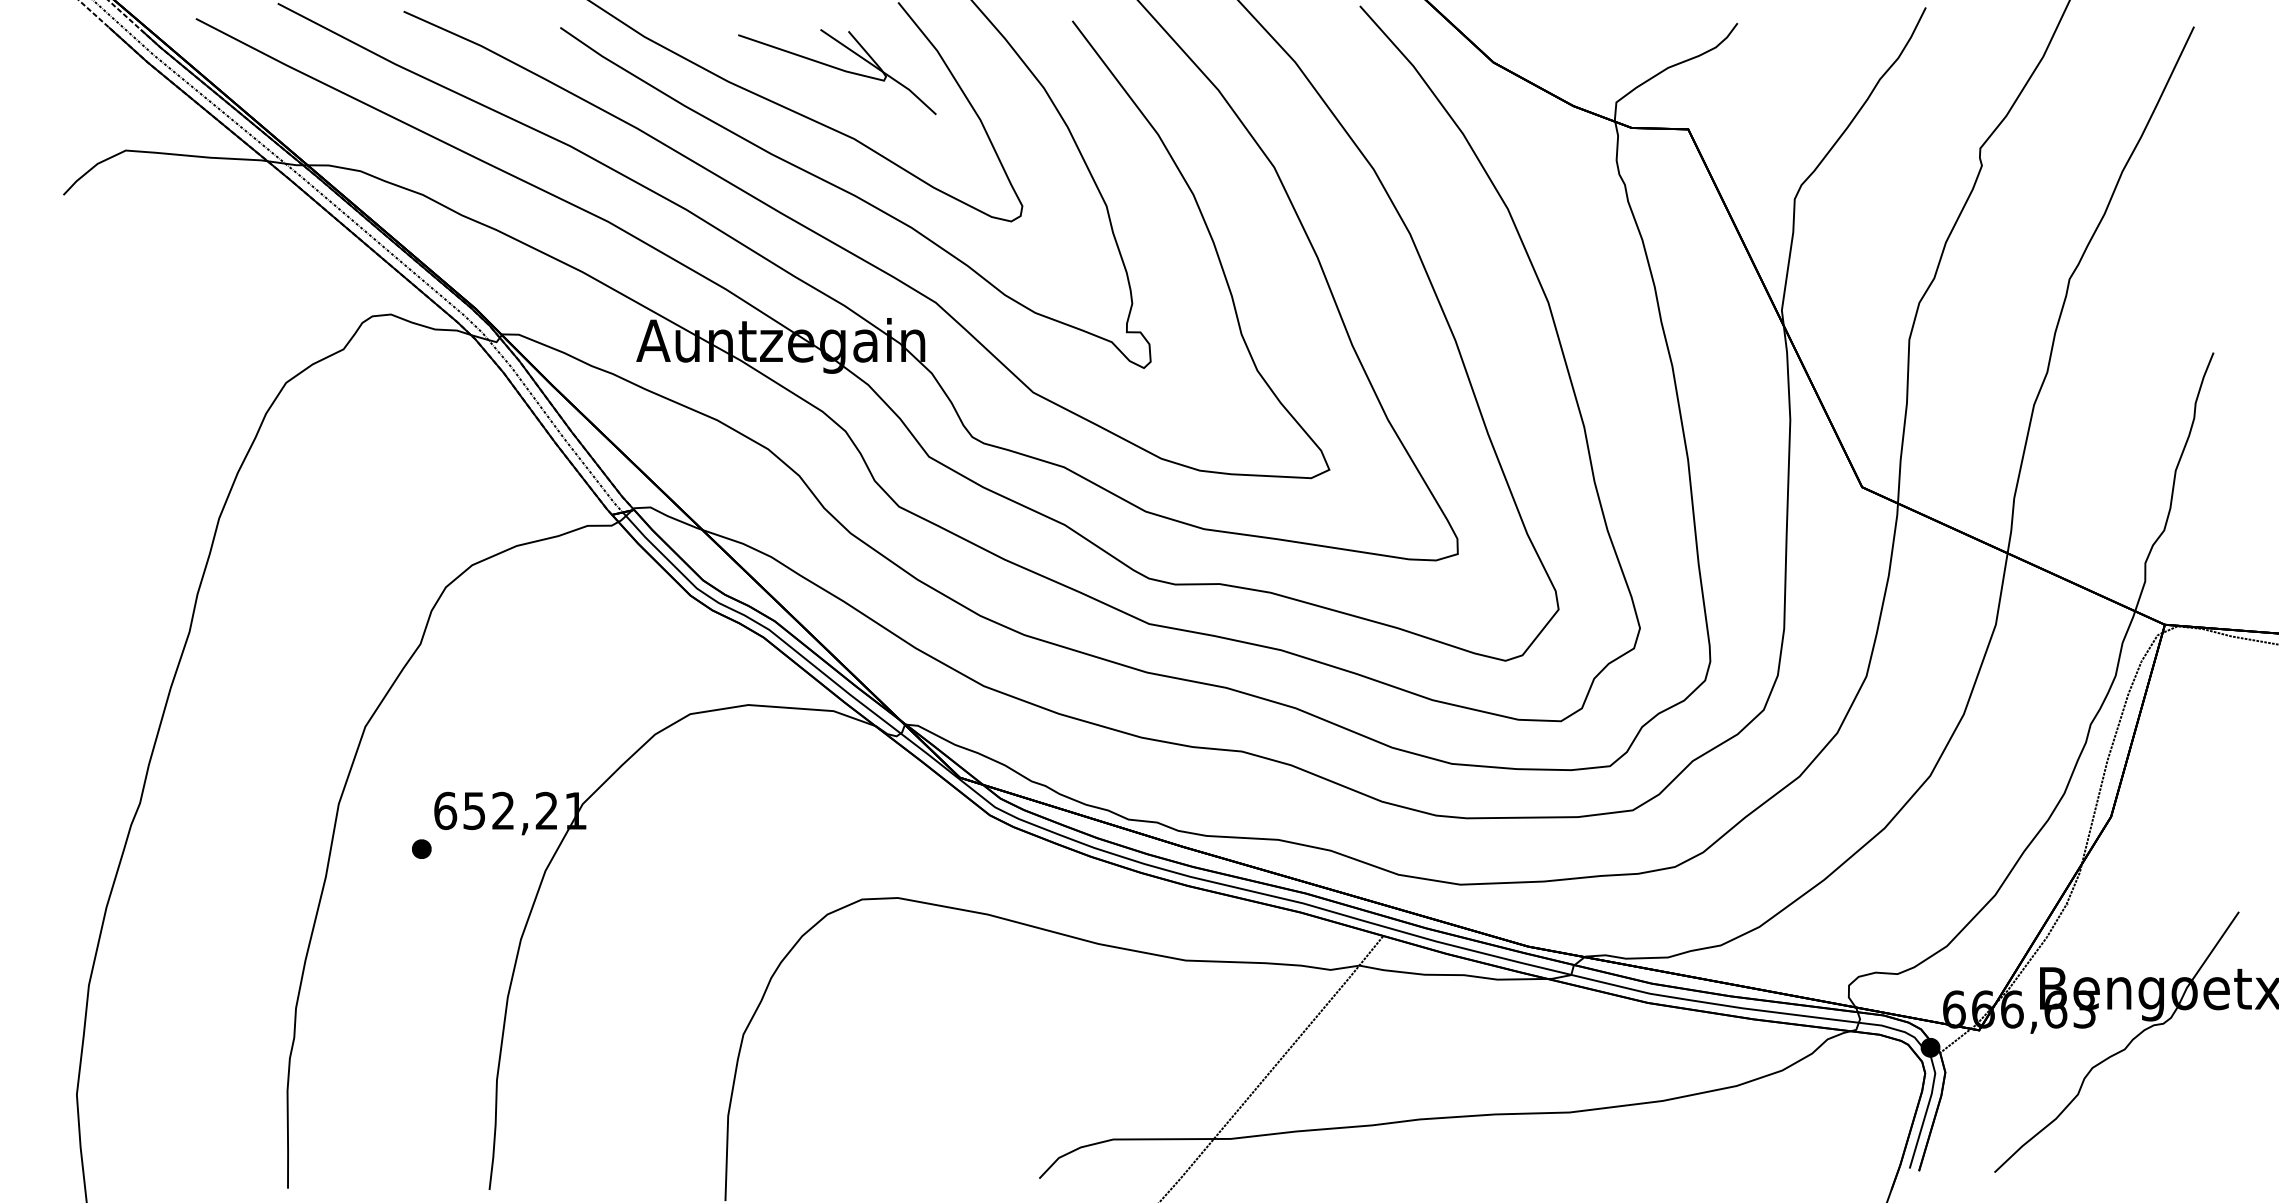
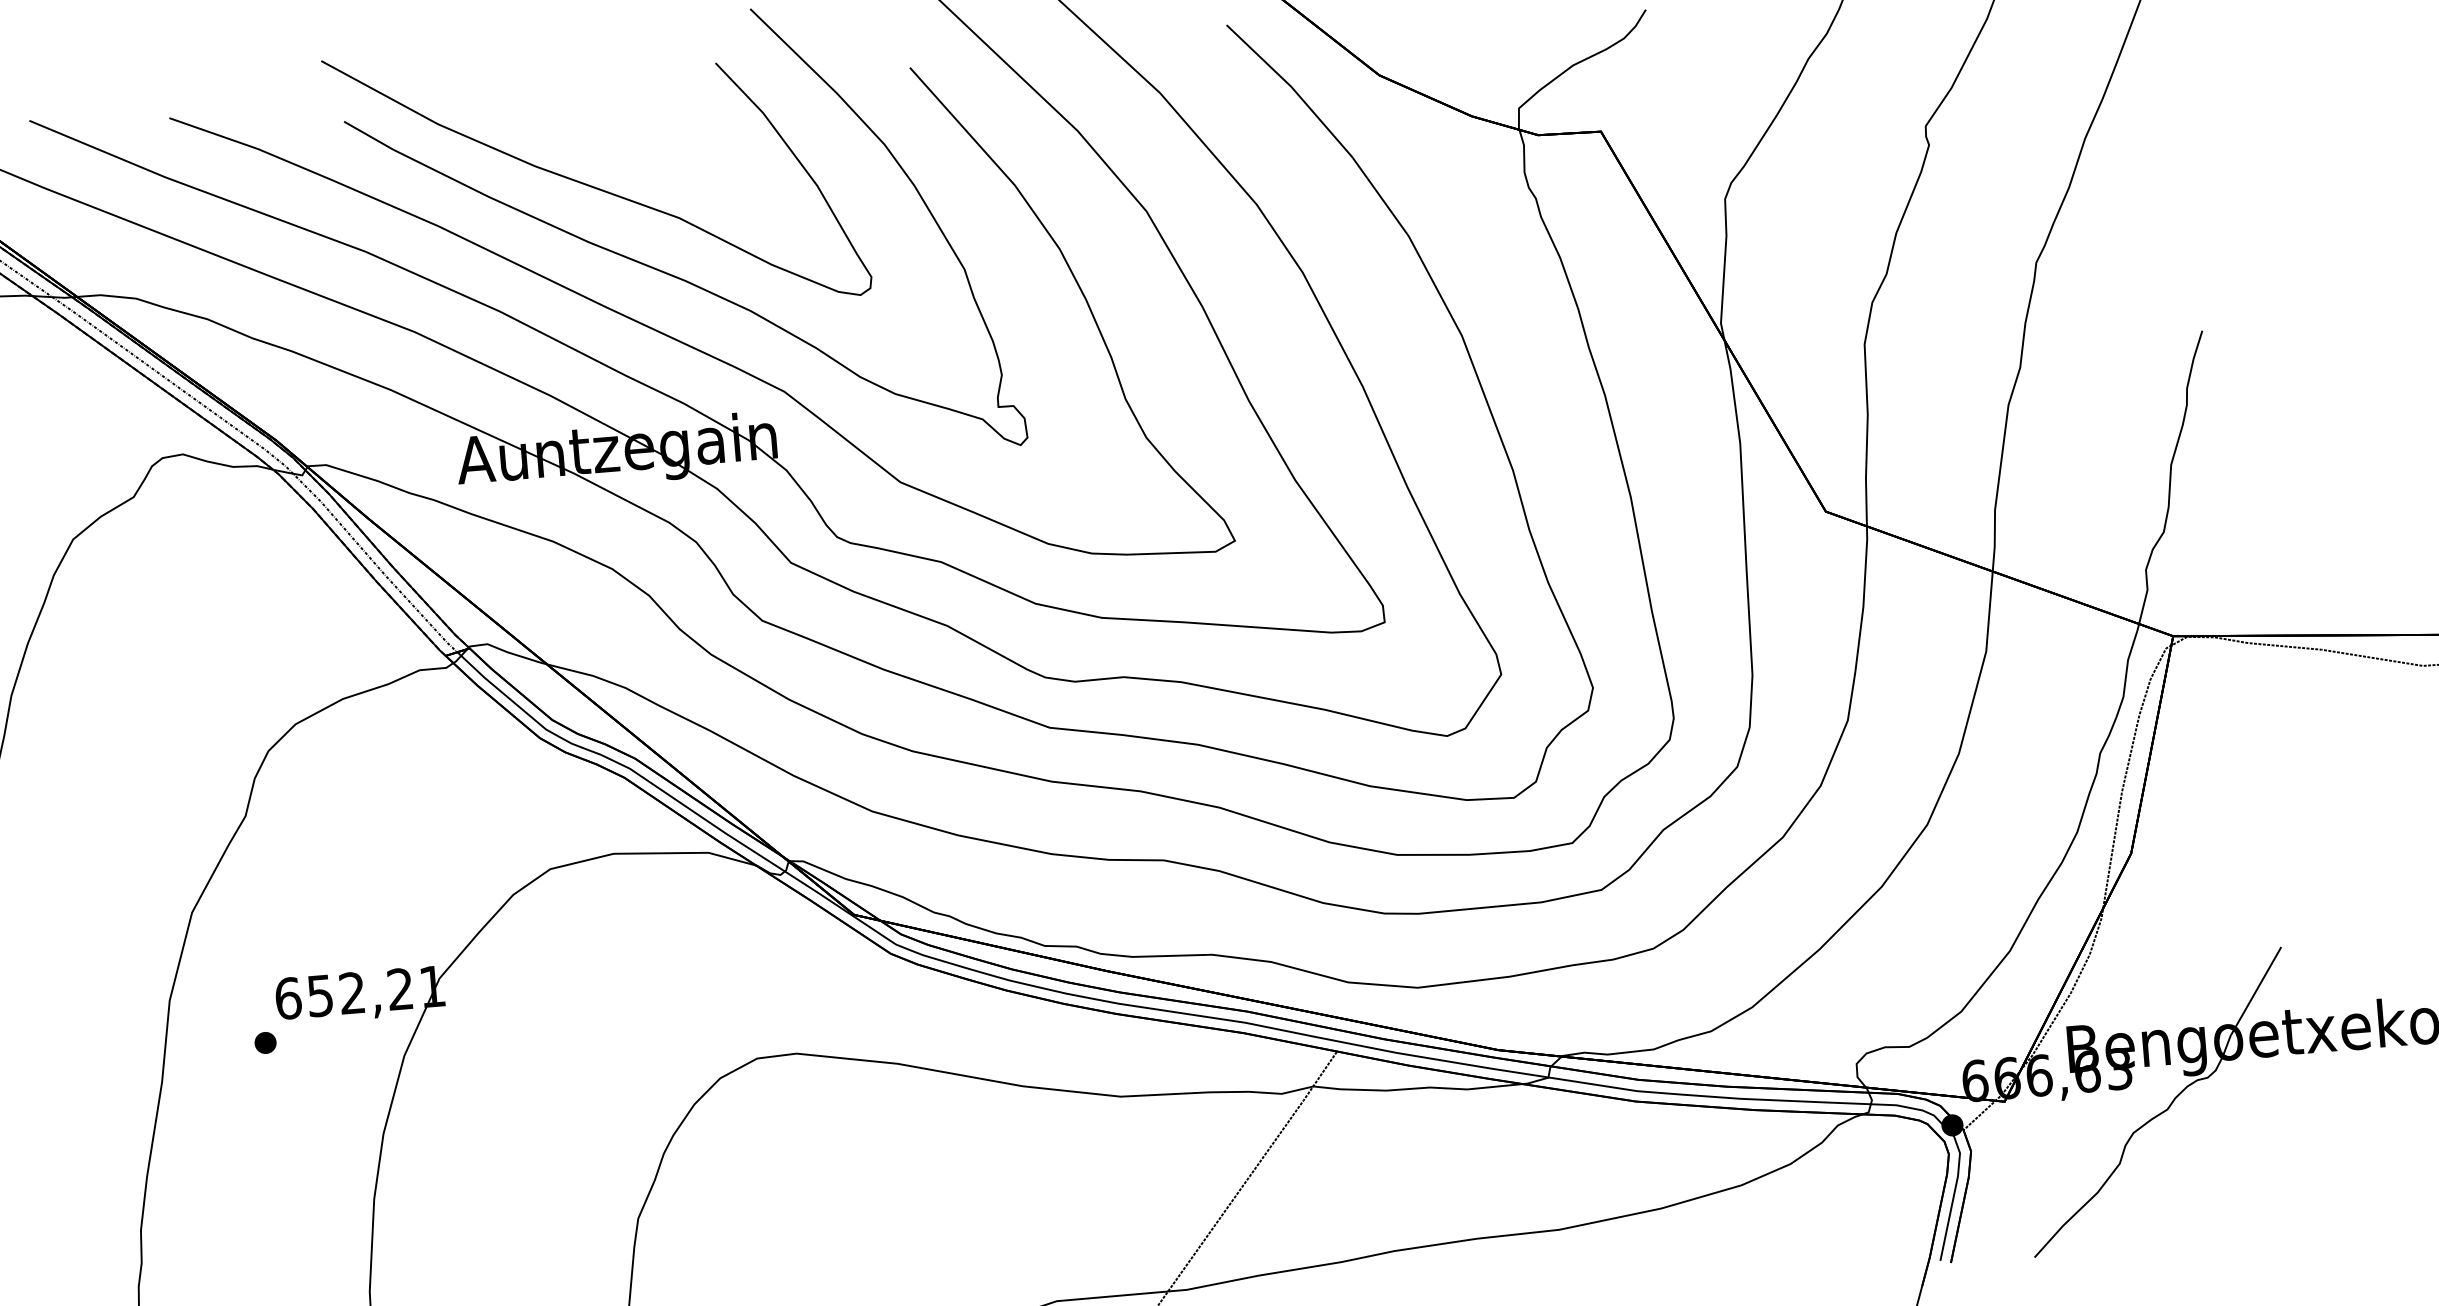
part: (837, 72) -> (654, 146), removed

